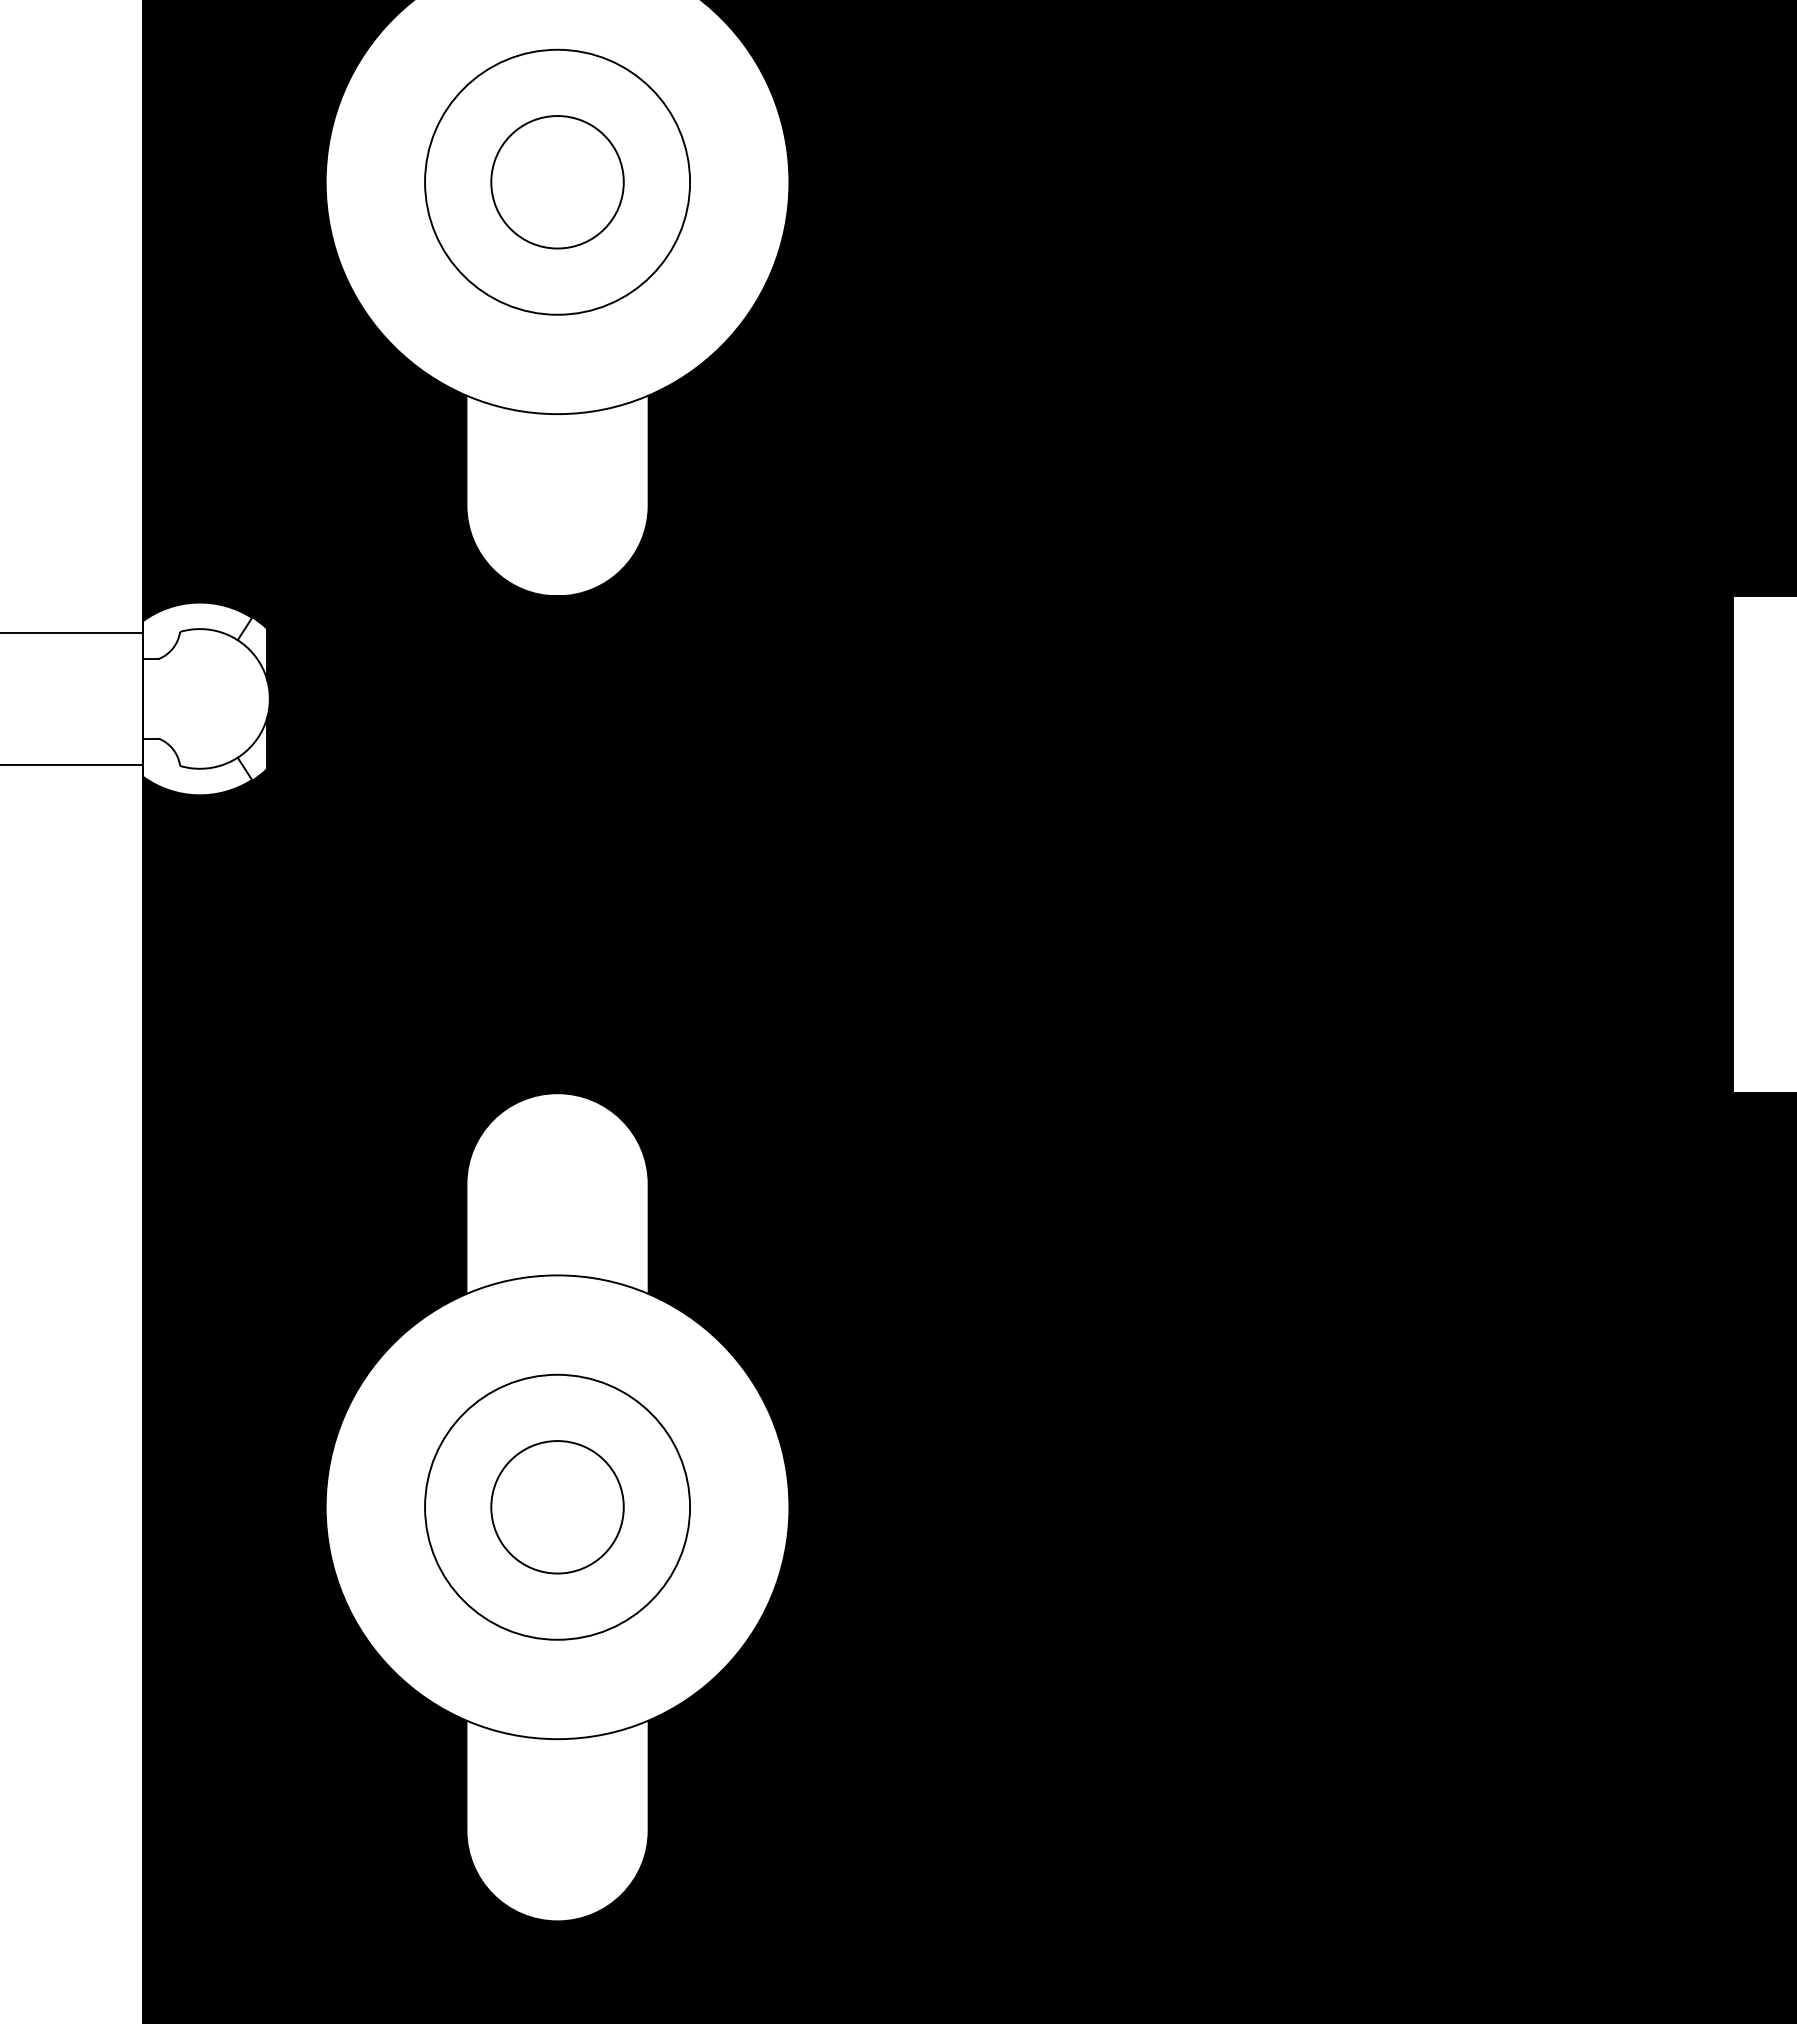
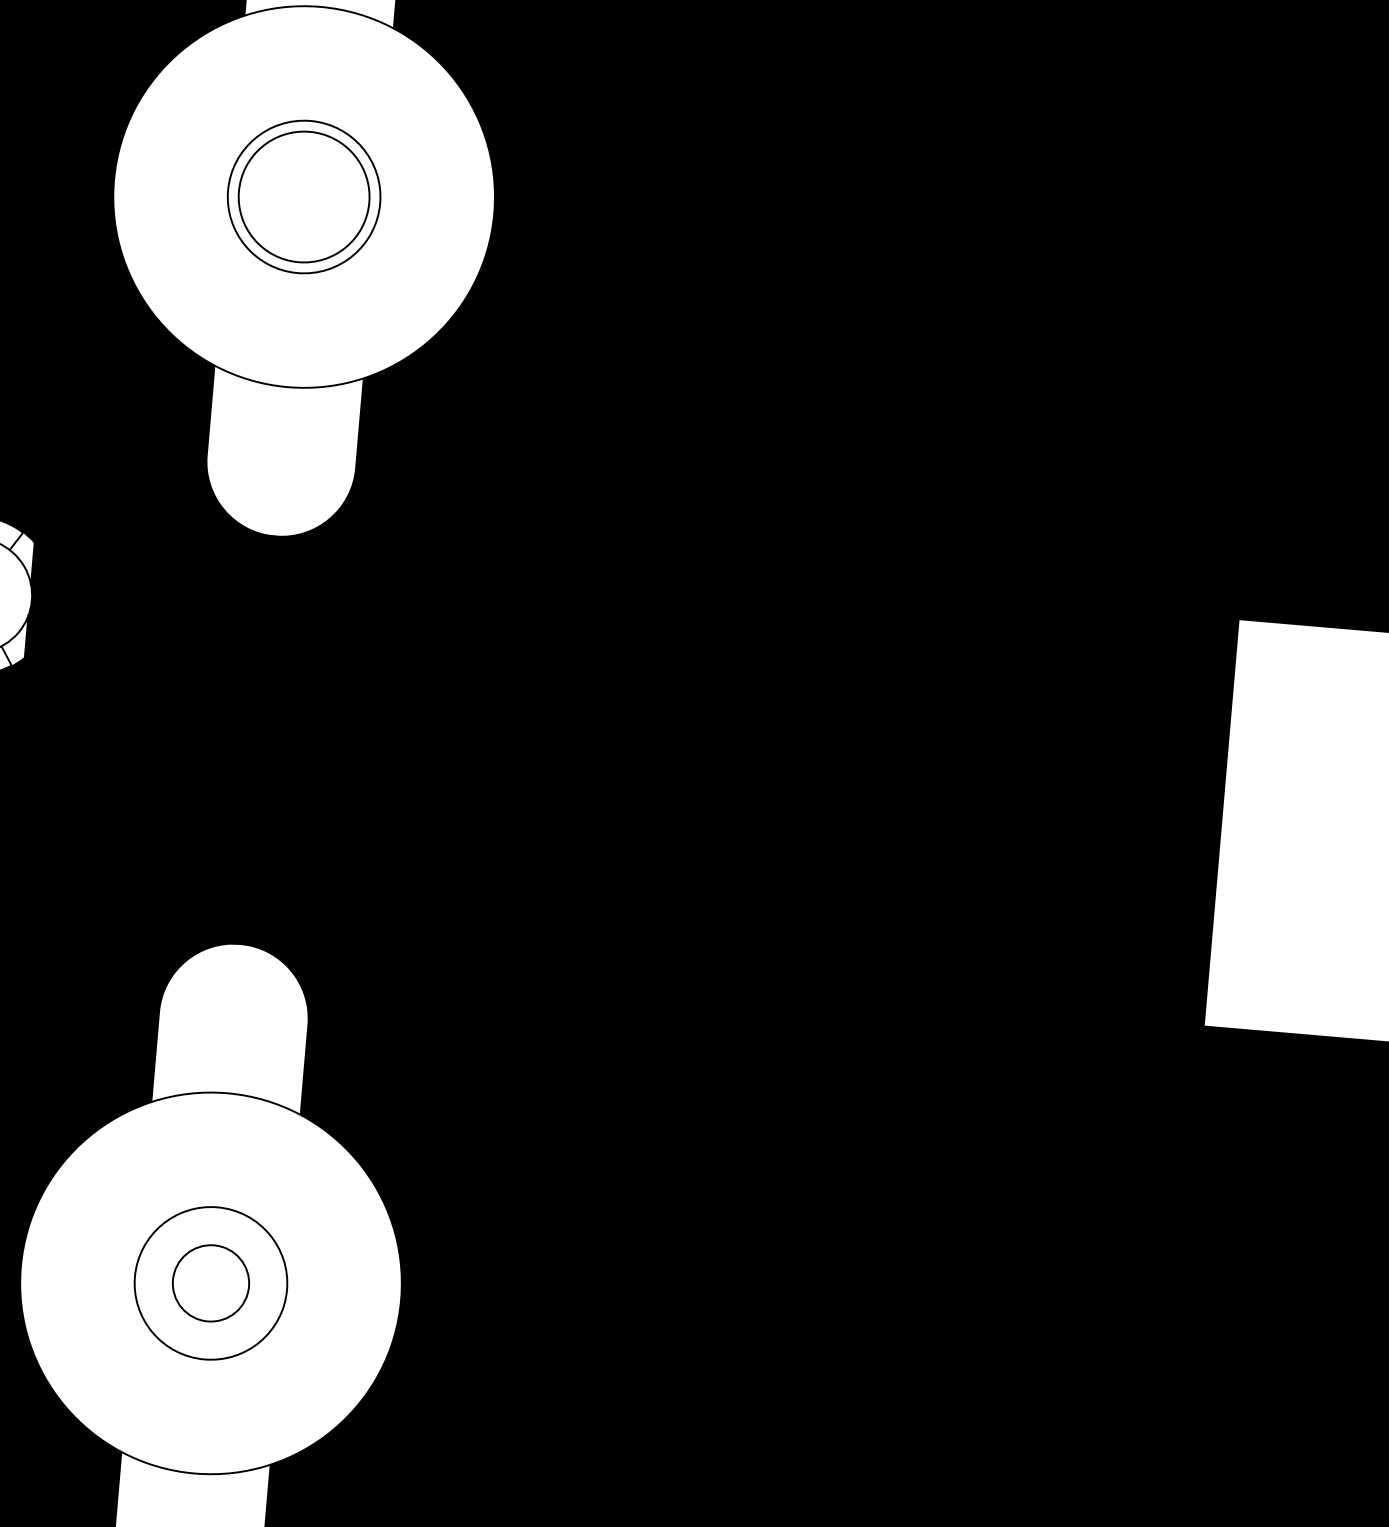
circle: (557, 181) -> (304, 196), size x0.6
circle: (557, 182) -> (304, 197), size x1.4
circle: (557, 1506) -> (211, 1282), size x0.7
circle: (557, 1507) -> (210, 1283), size x0.7

